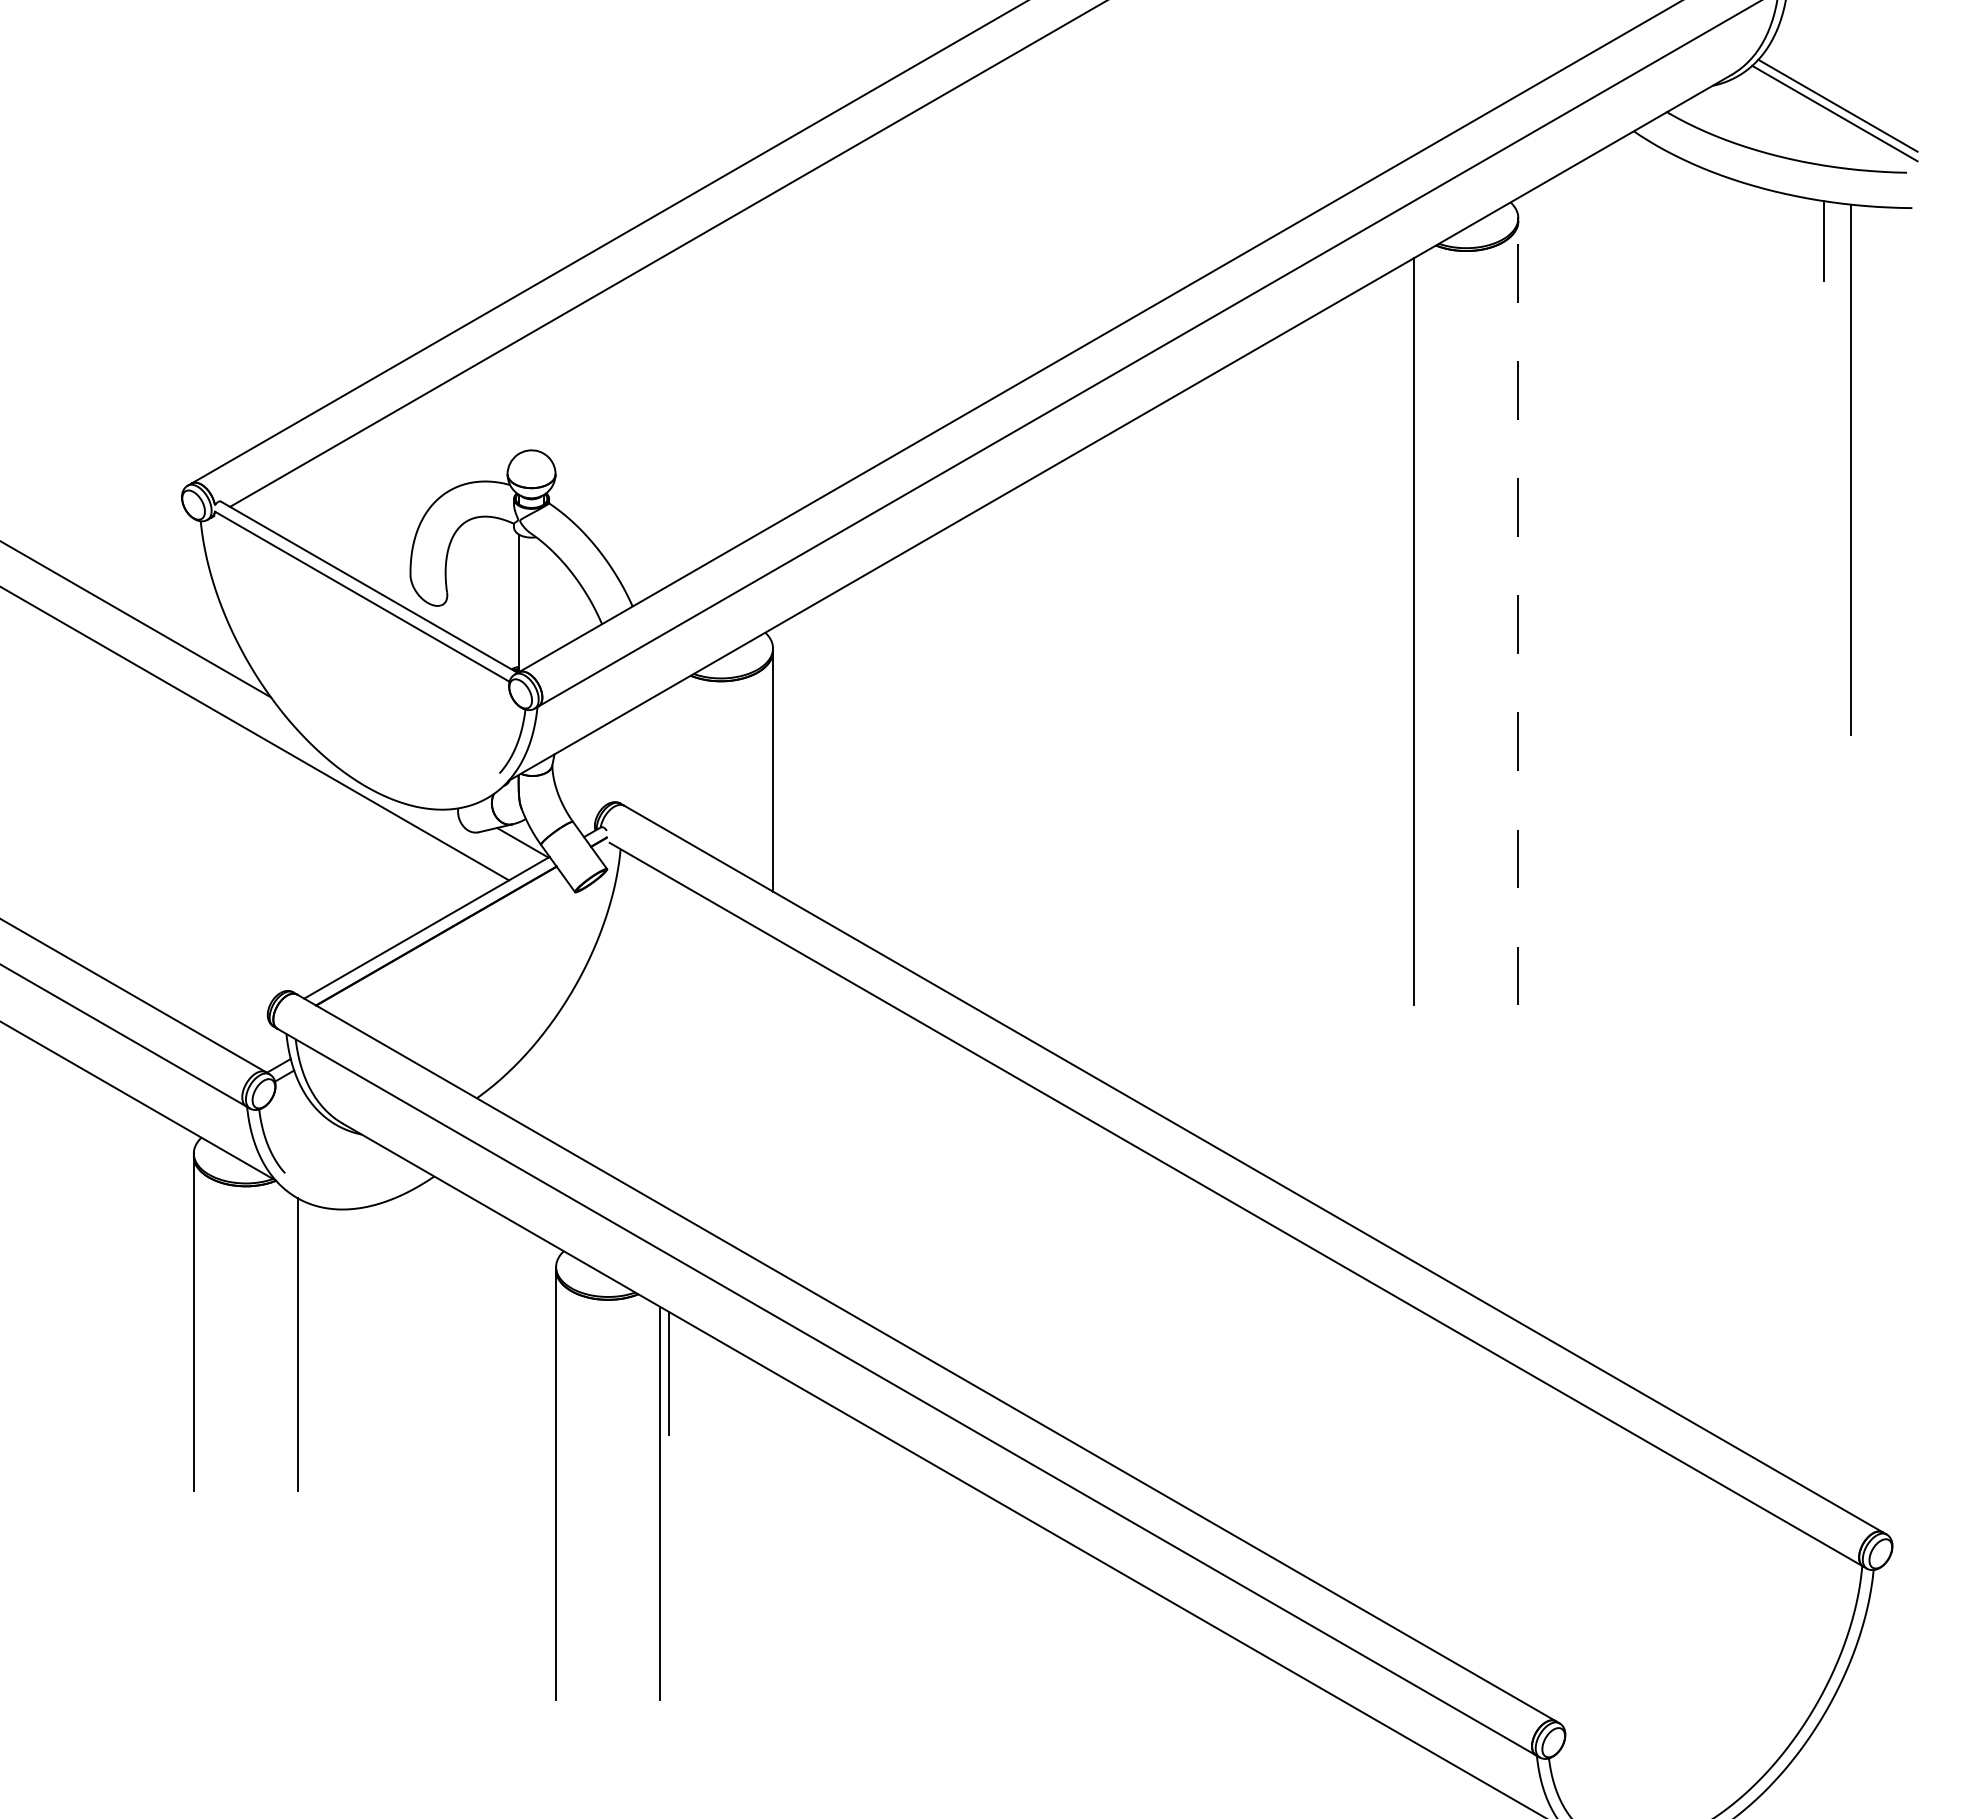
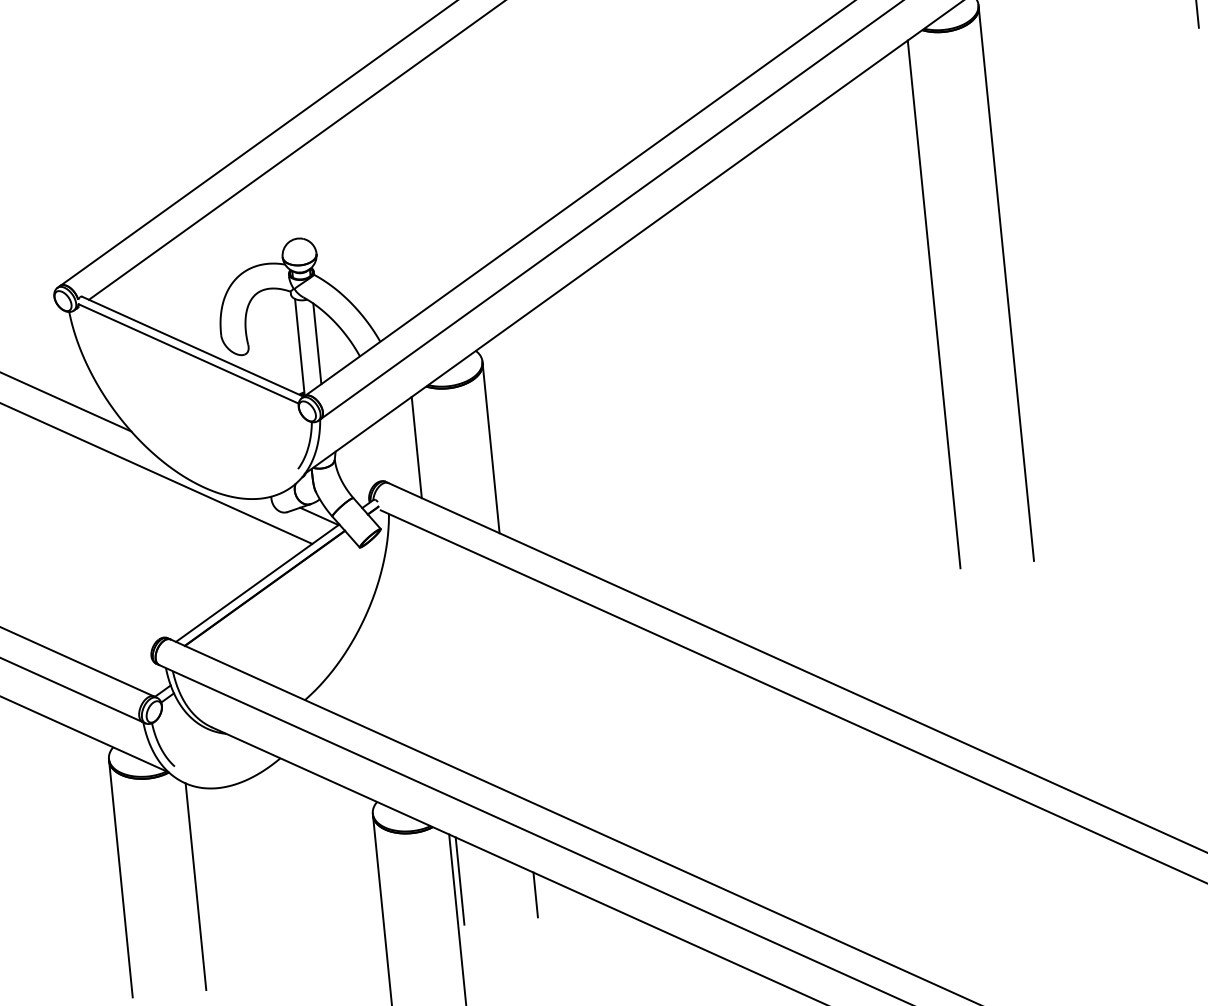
line: (544, 600) -> (317, 343), added
line: (1518, 612) -> (1006, 283), dashed -> solid
line: (668, 759) -> (416, 447), added
line: (773, 1403) -> (535, 894), added

